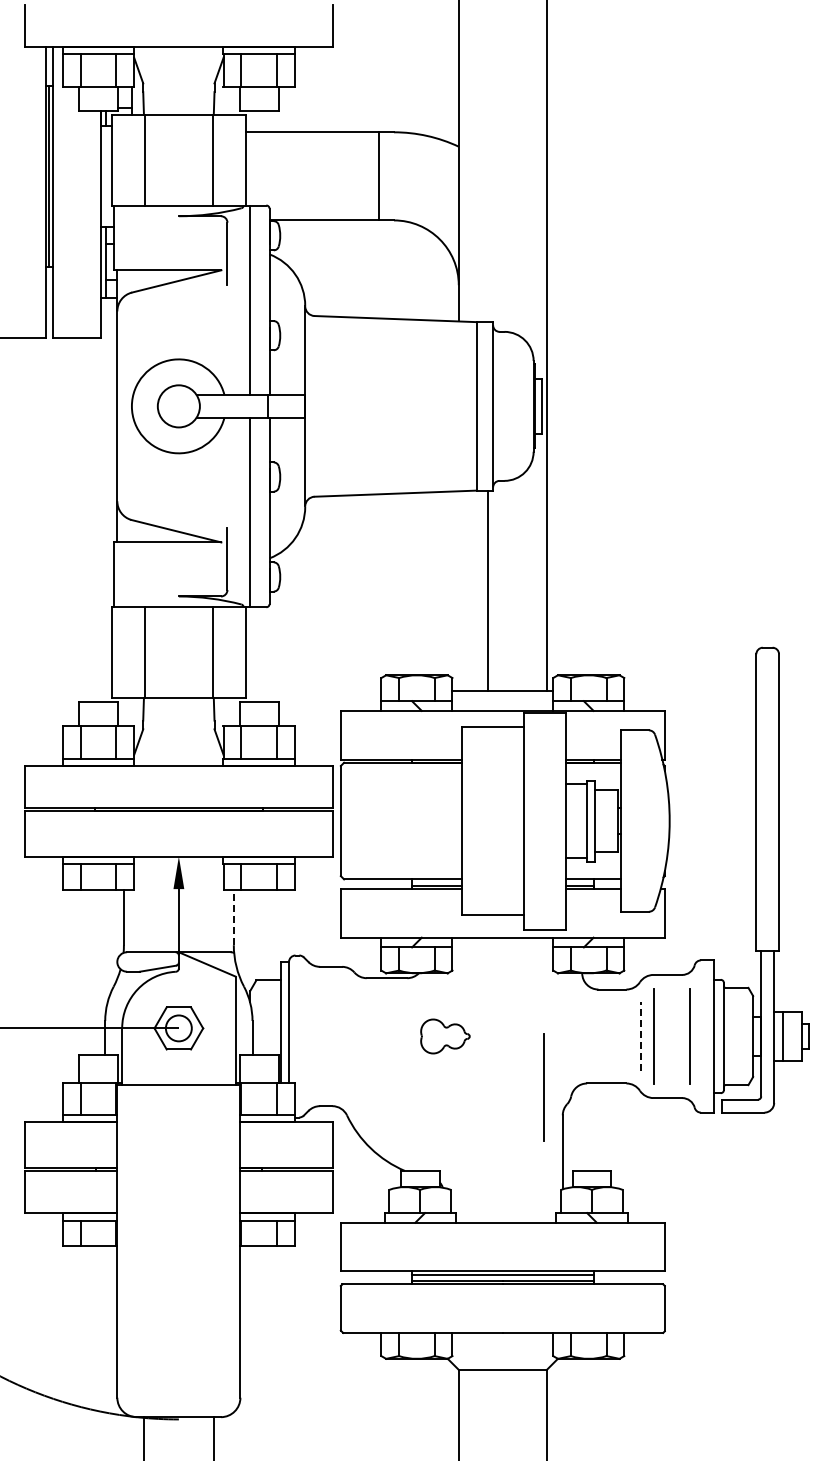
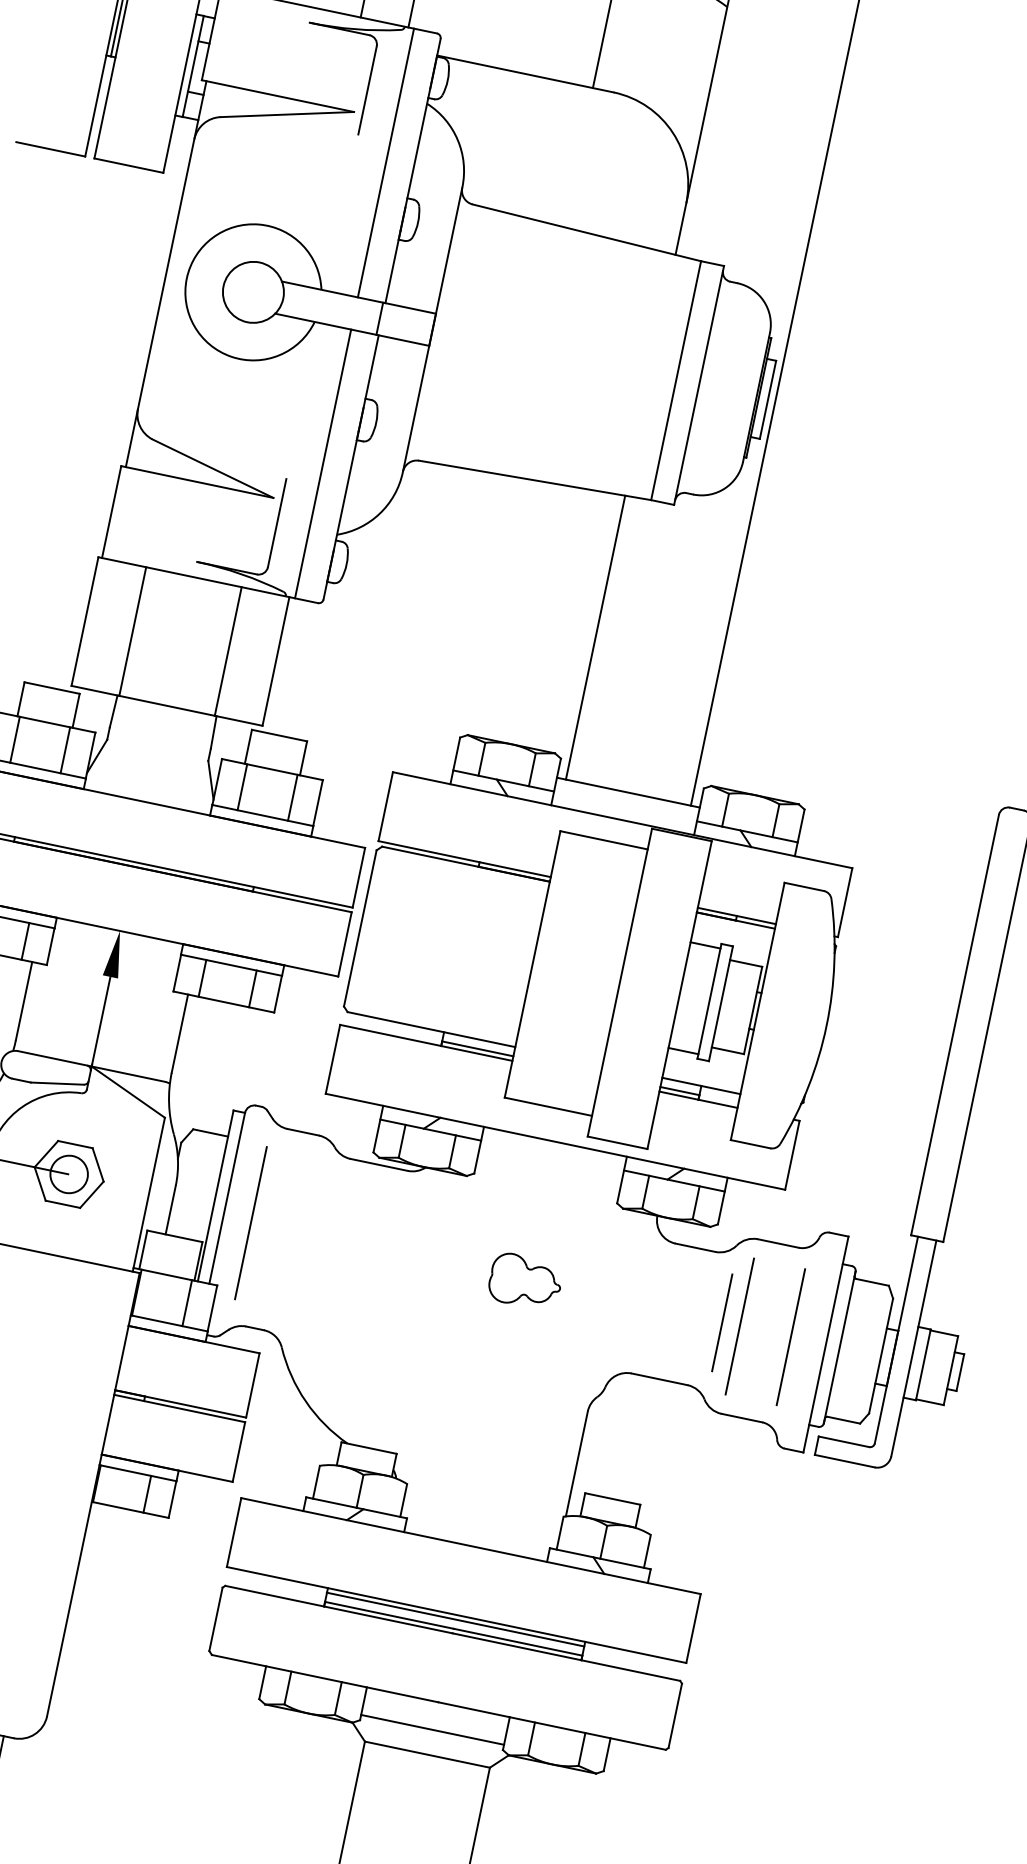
line: (487, 591) -> (595, 637), moved
line: (233, 917) -> (179, 1033), dashed -> solid
part: (445, 1036) -> (525, 1281), moved
line: (641, 1036) -> (722, 1322), dashed -> solid
line: (543, 1087) -> (250, 1222), moved
line: (502, 1352) -> (432, 1729), added

